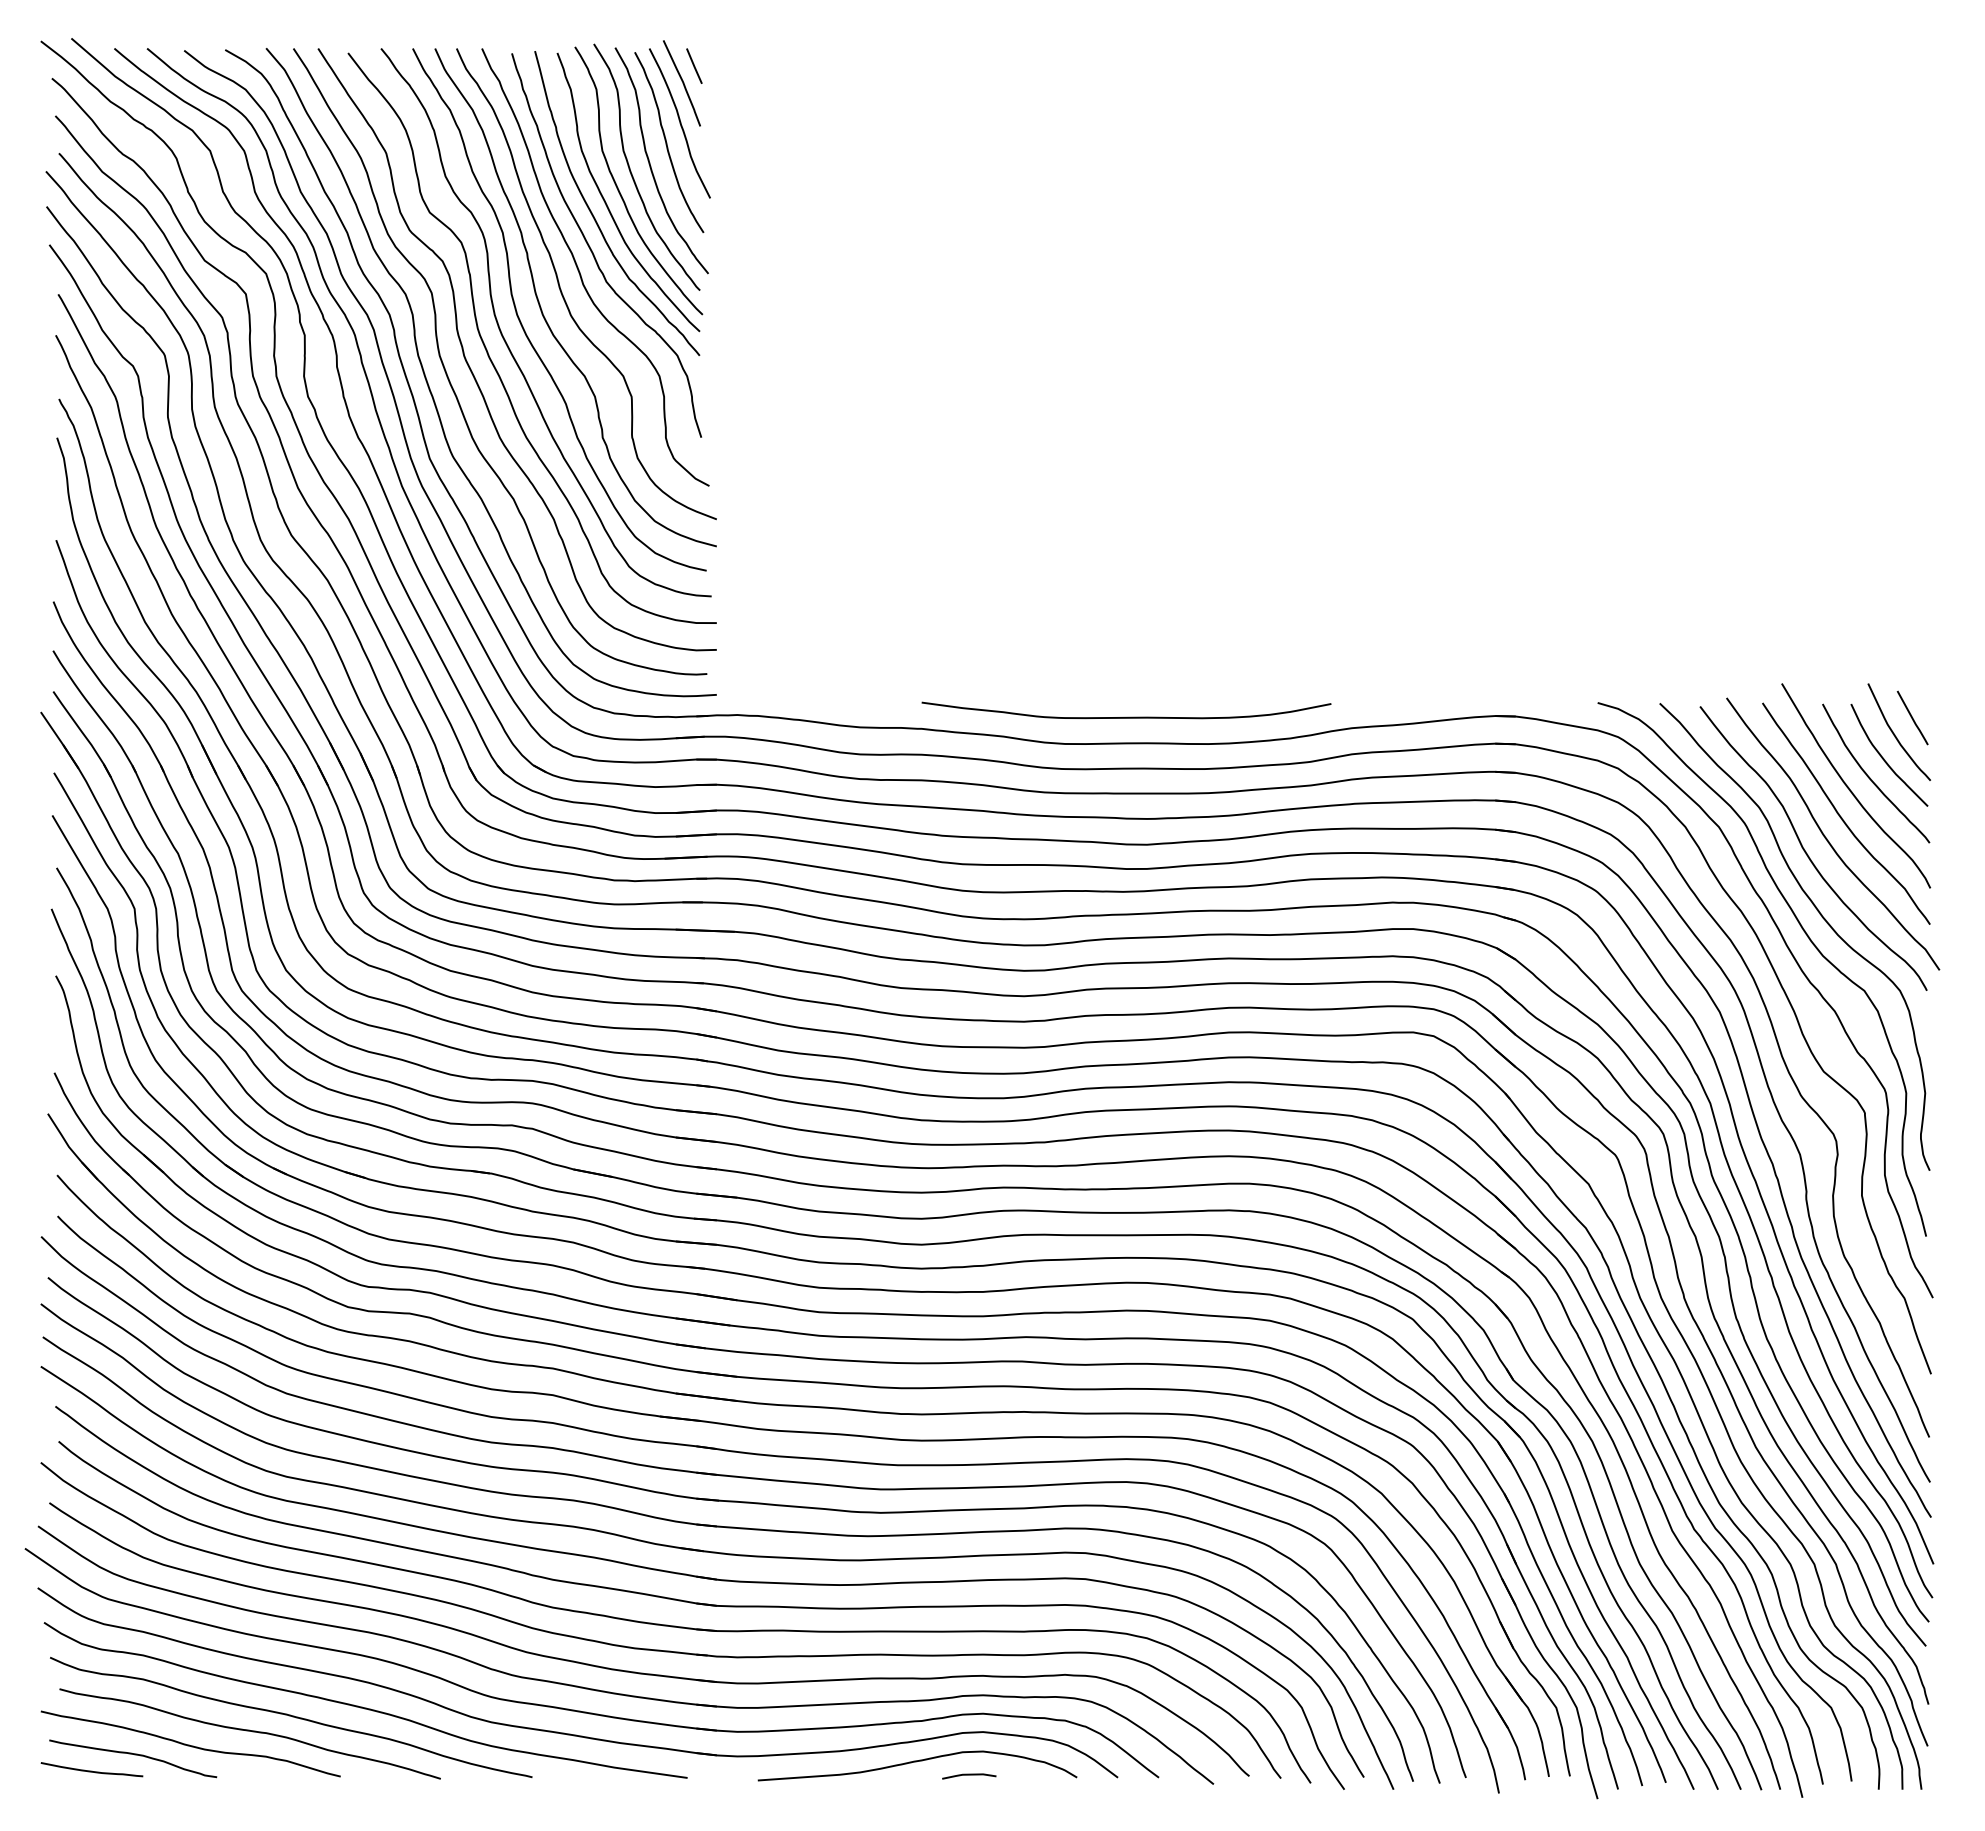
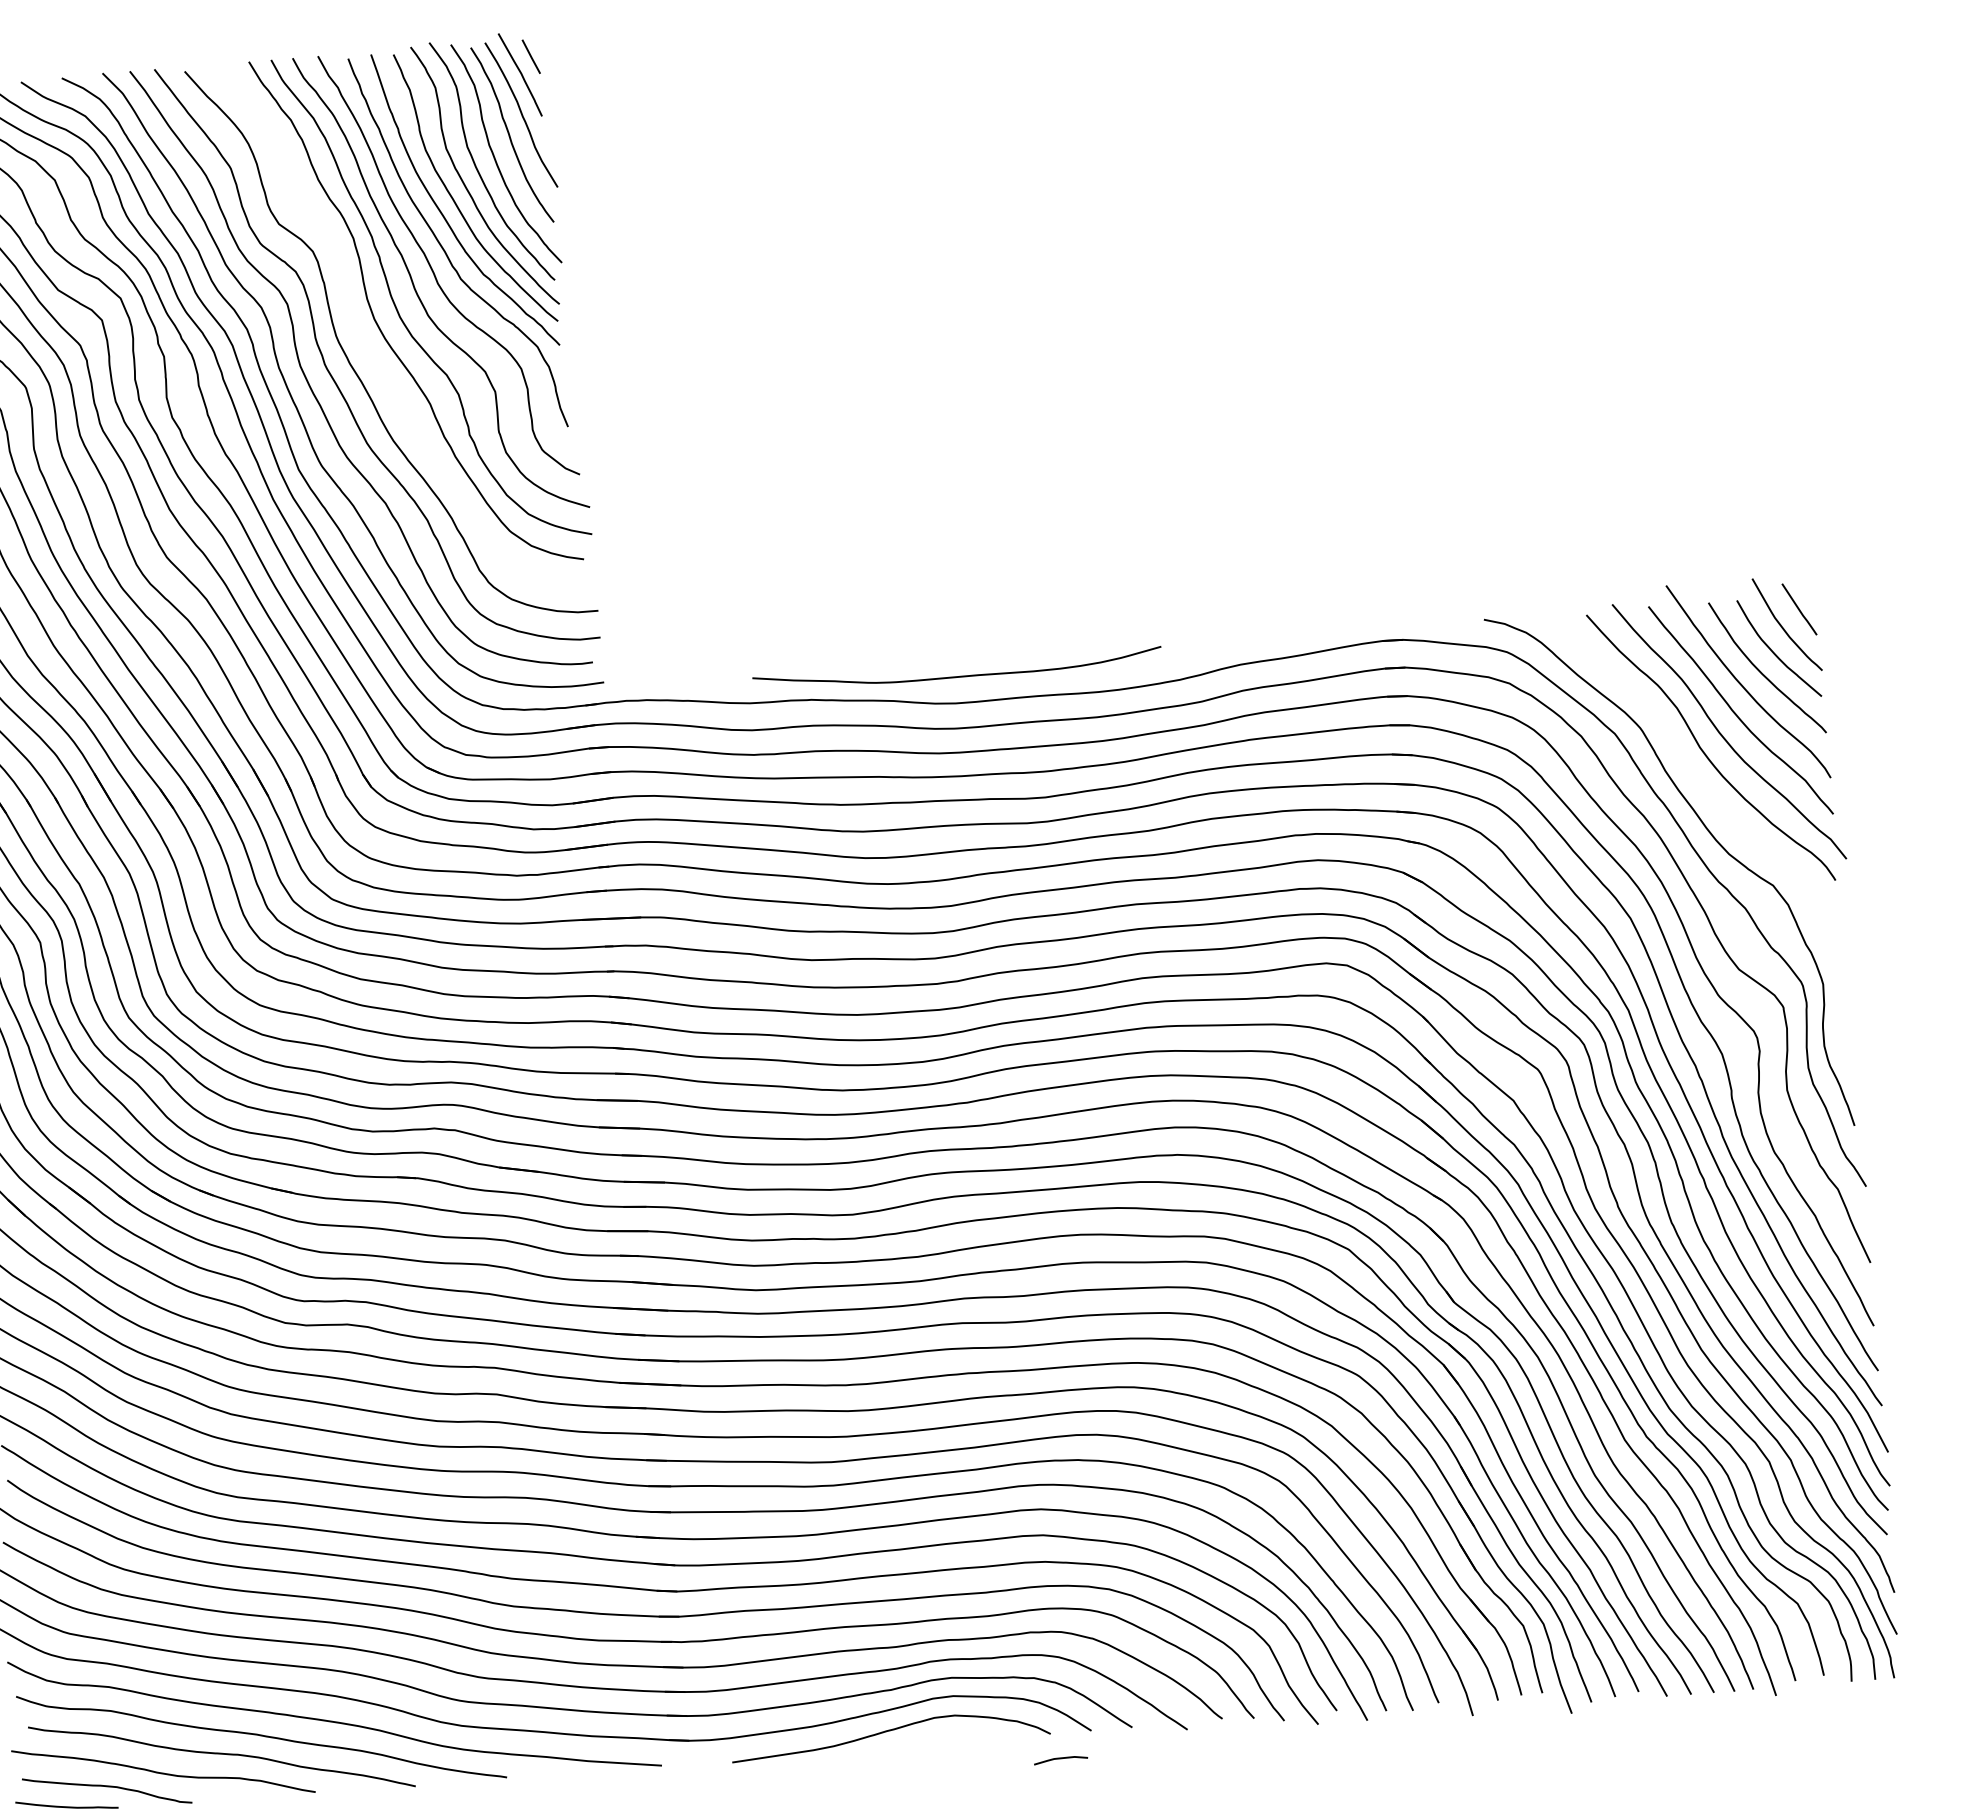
curve: (506, 341) -> (365, 346), removed
curve: (1126, 716) -> (957, 675), moved
curve: (1821, 917) -> (1724, 815), removed
line: (969, 1775) -> (1061, 1759), moved

